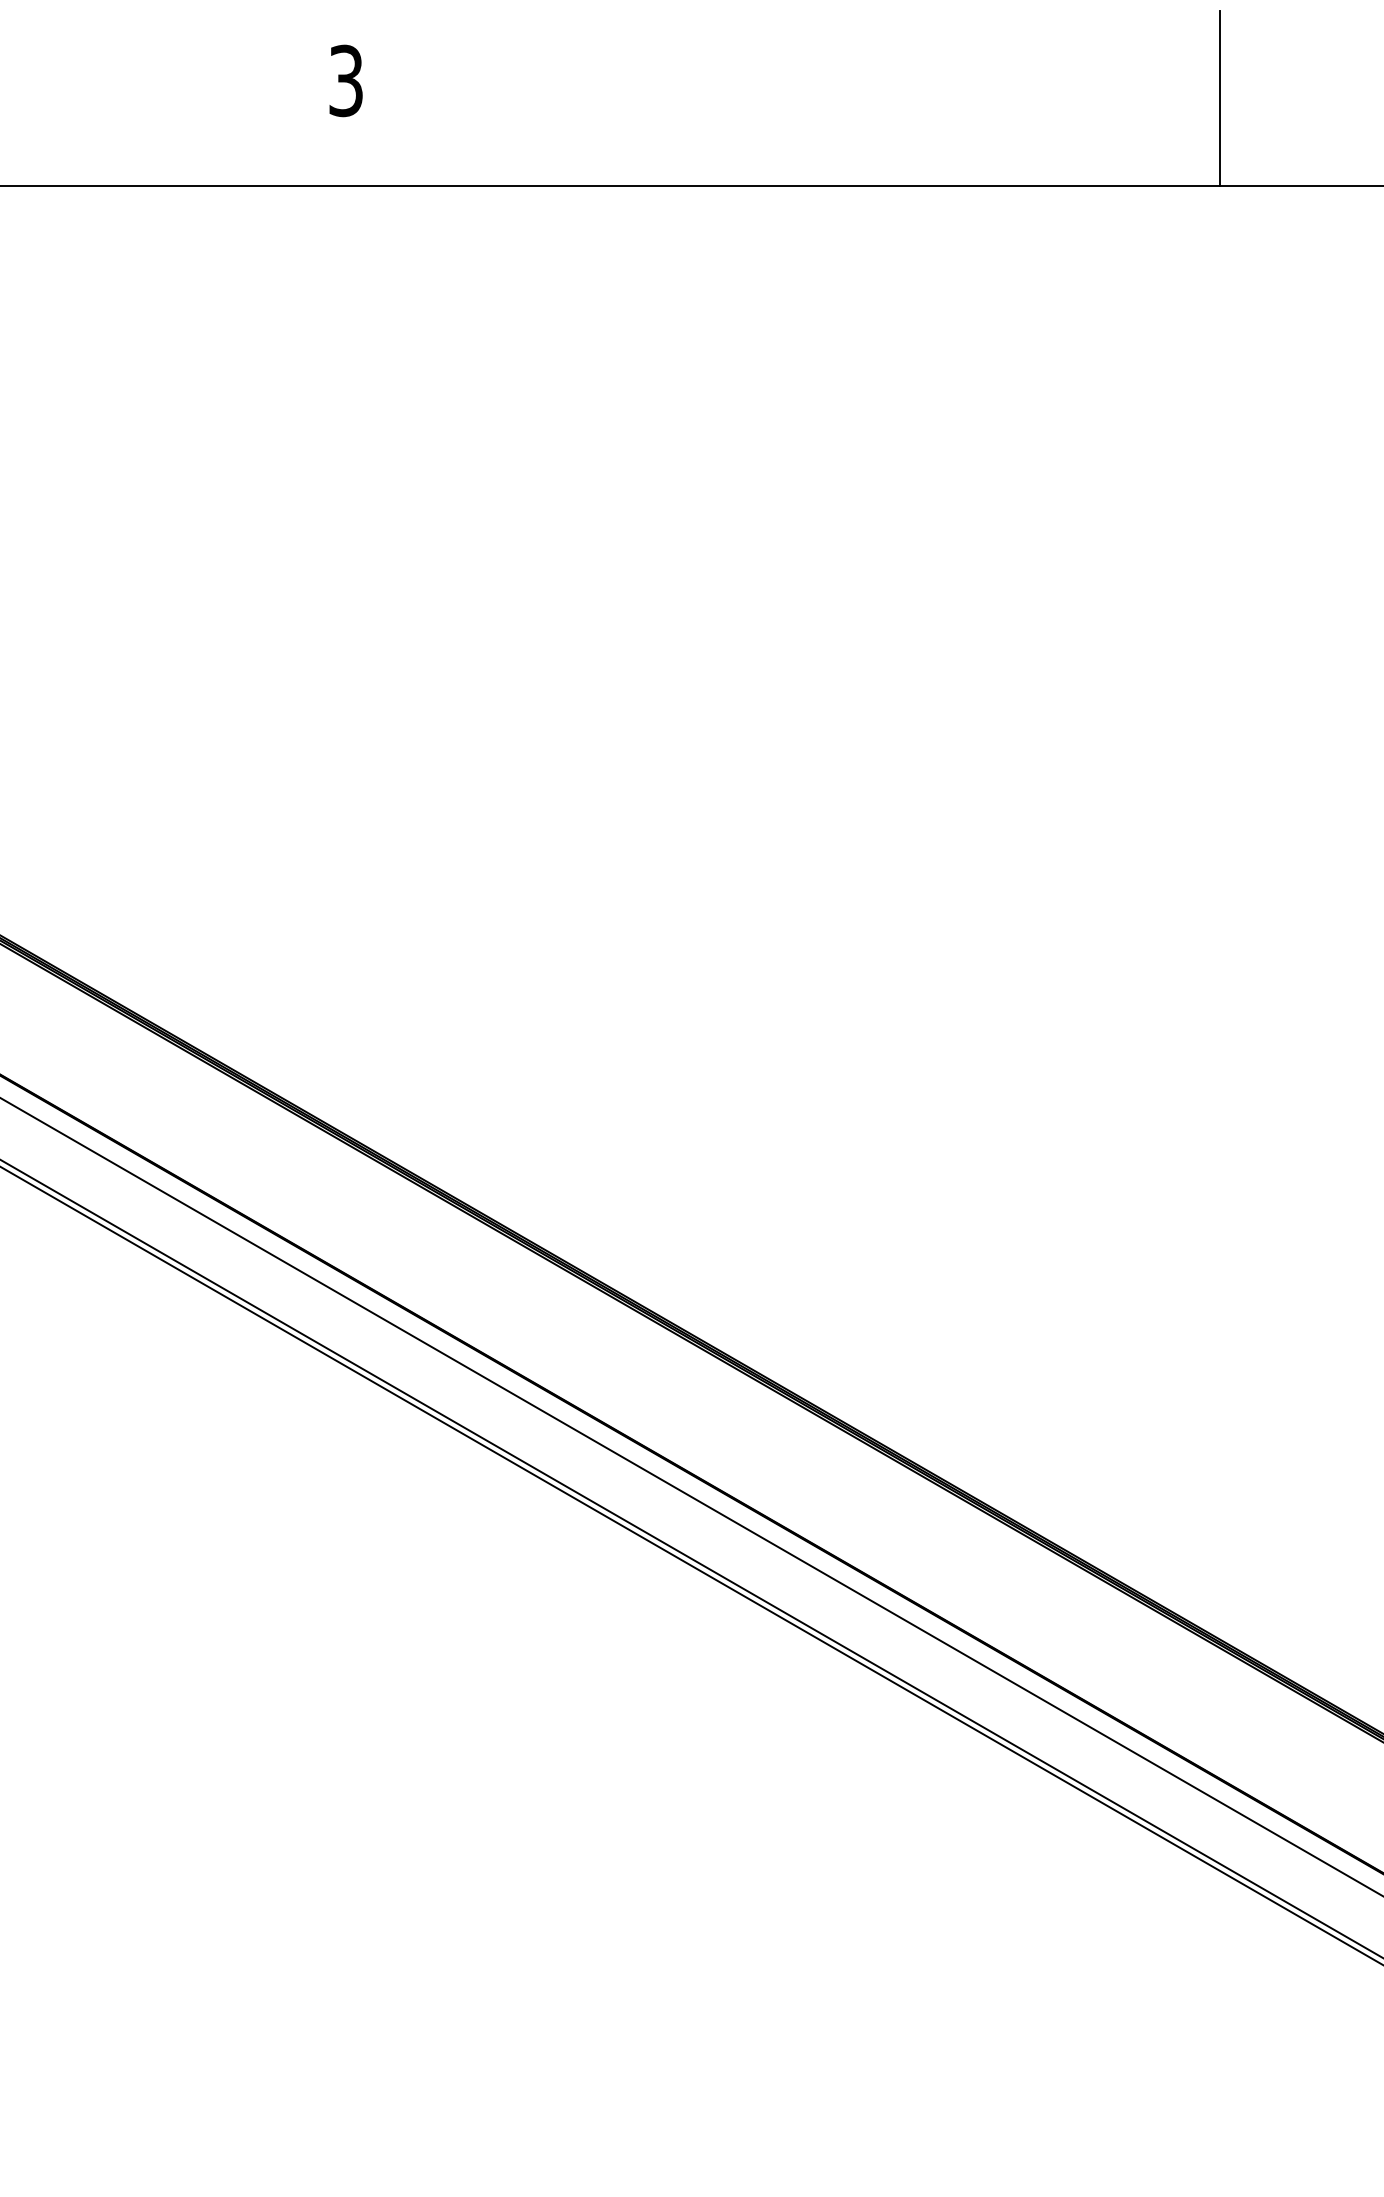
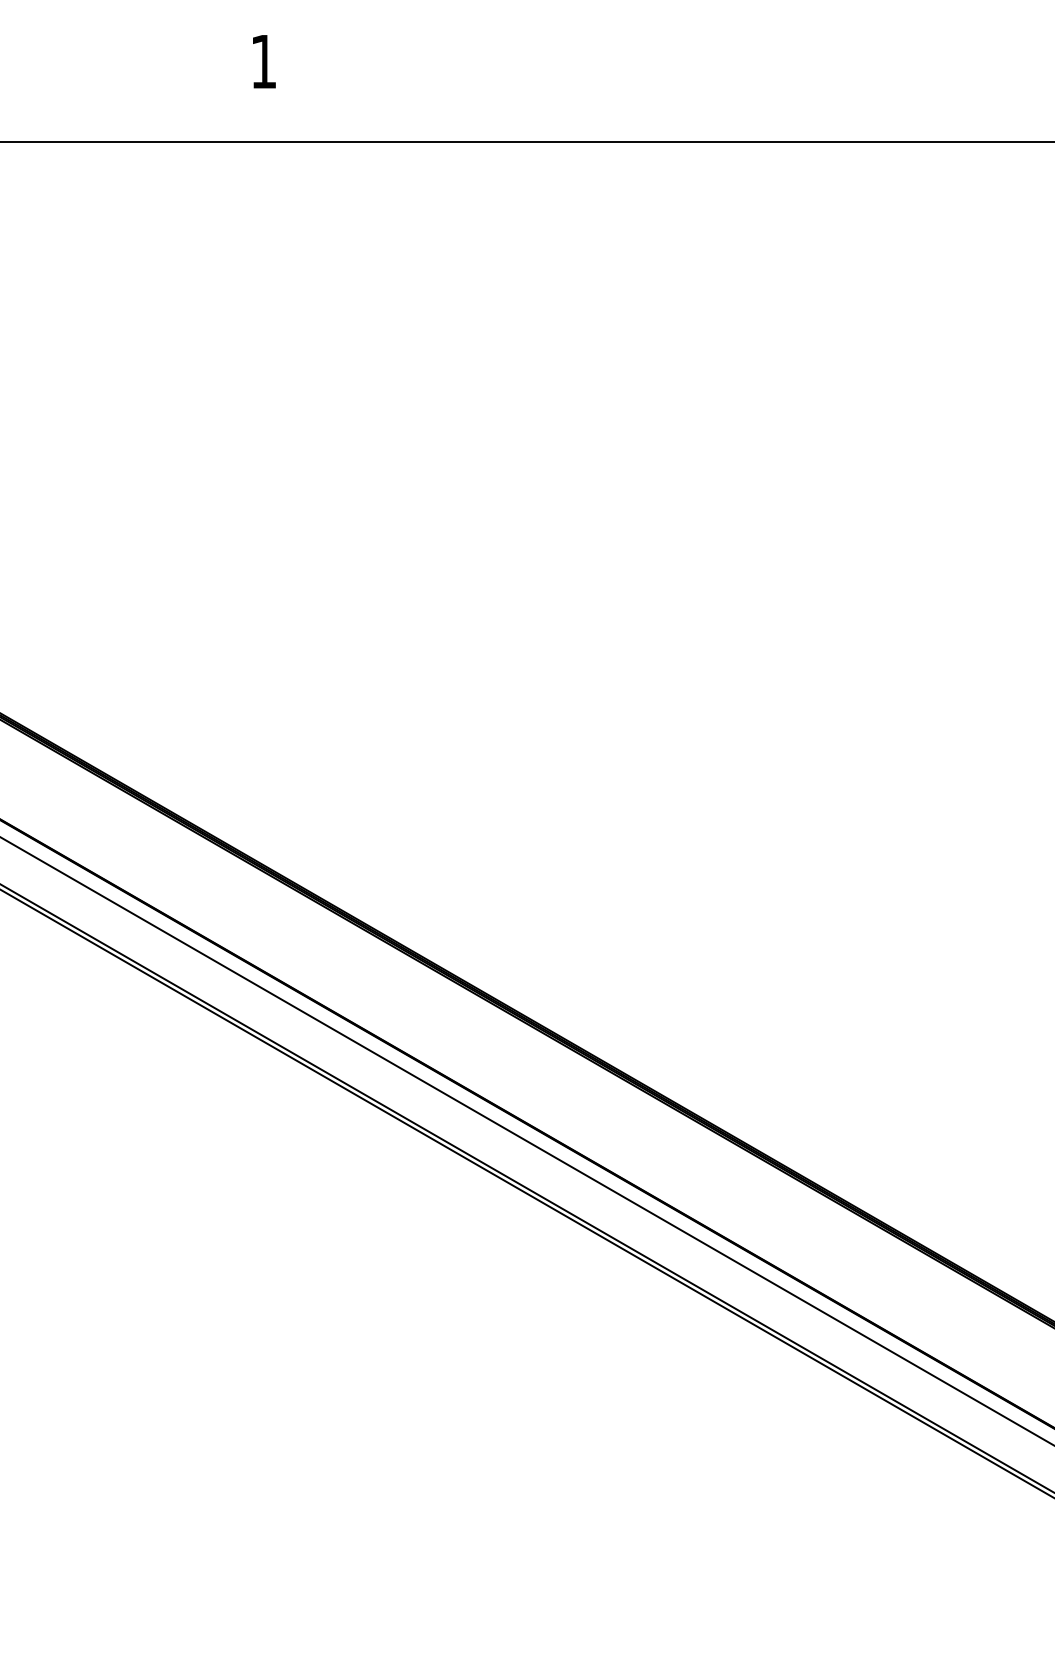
text: (345, 80) -> (263, 61), 3 -> 1
line: (1220, 97) -> (930, 74), removed

